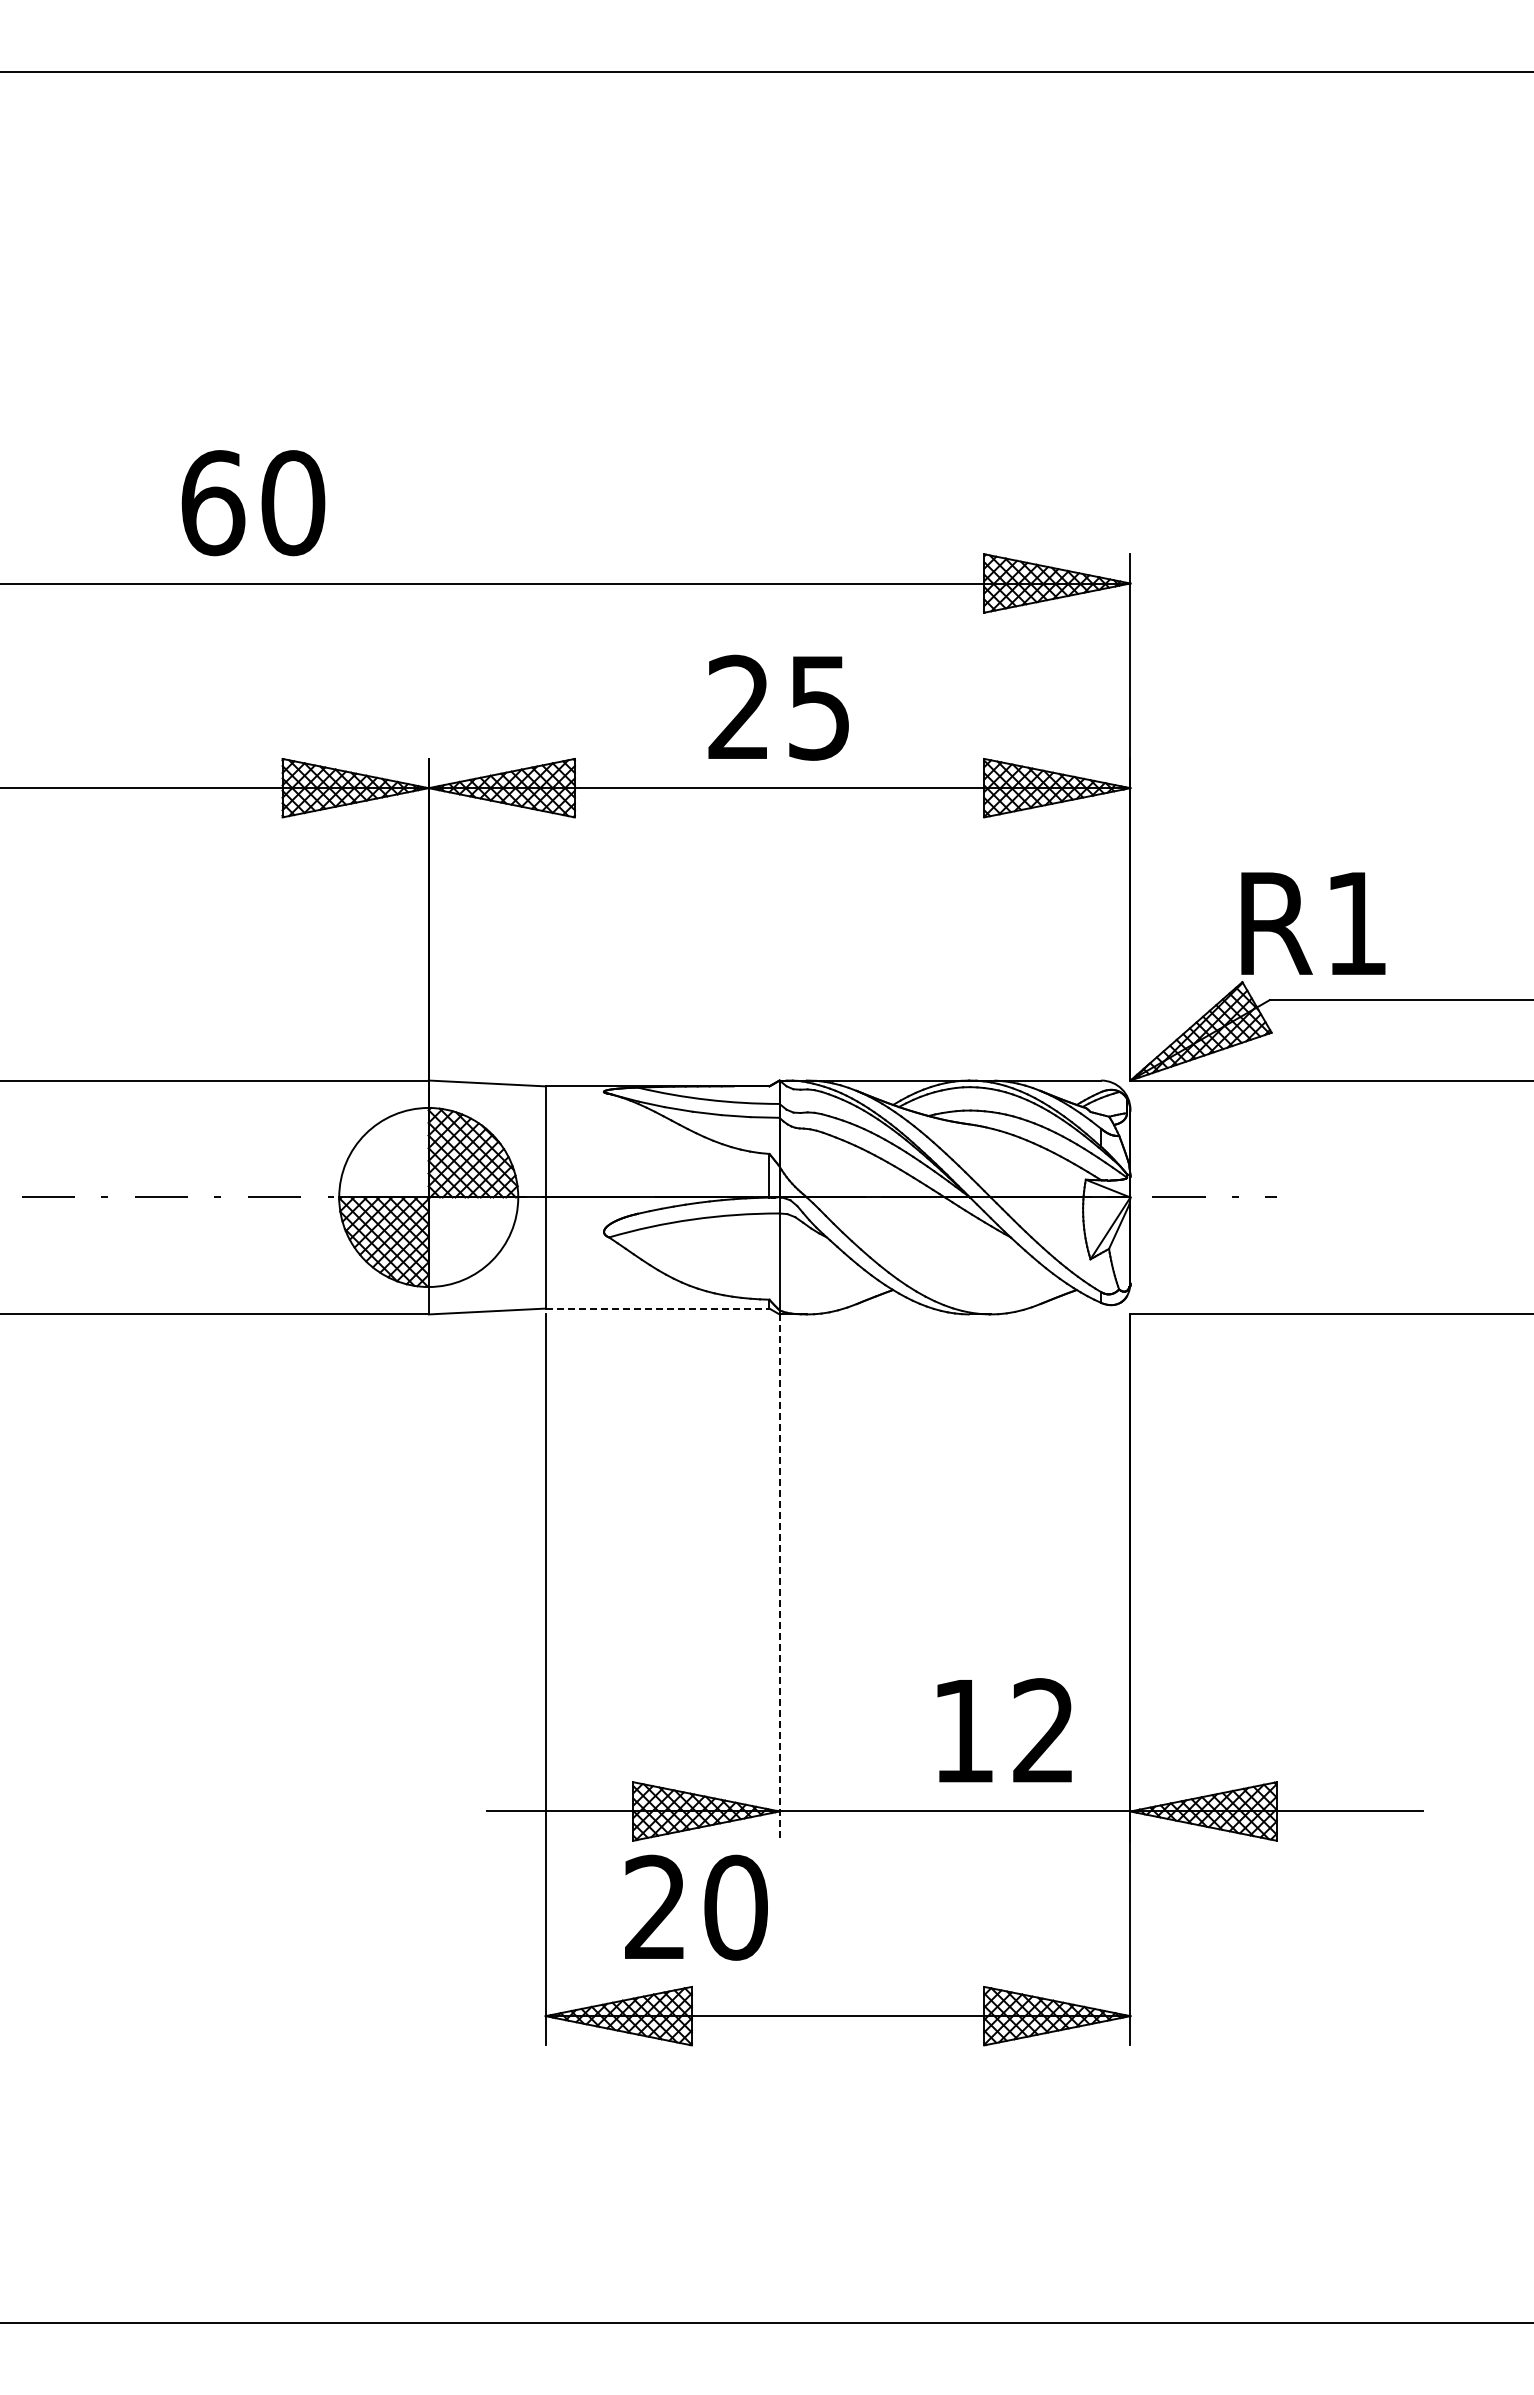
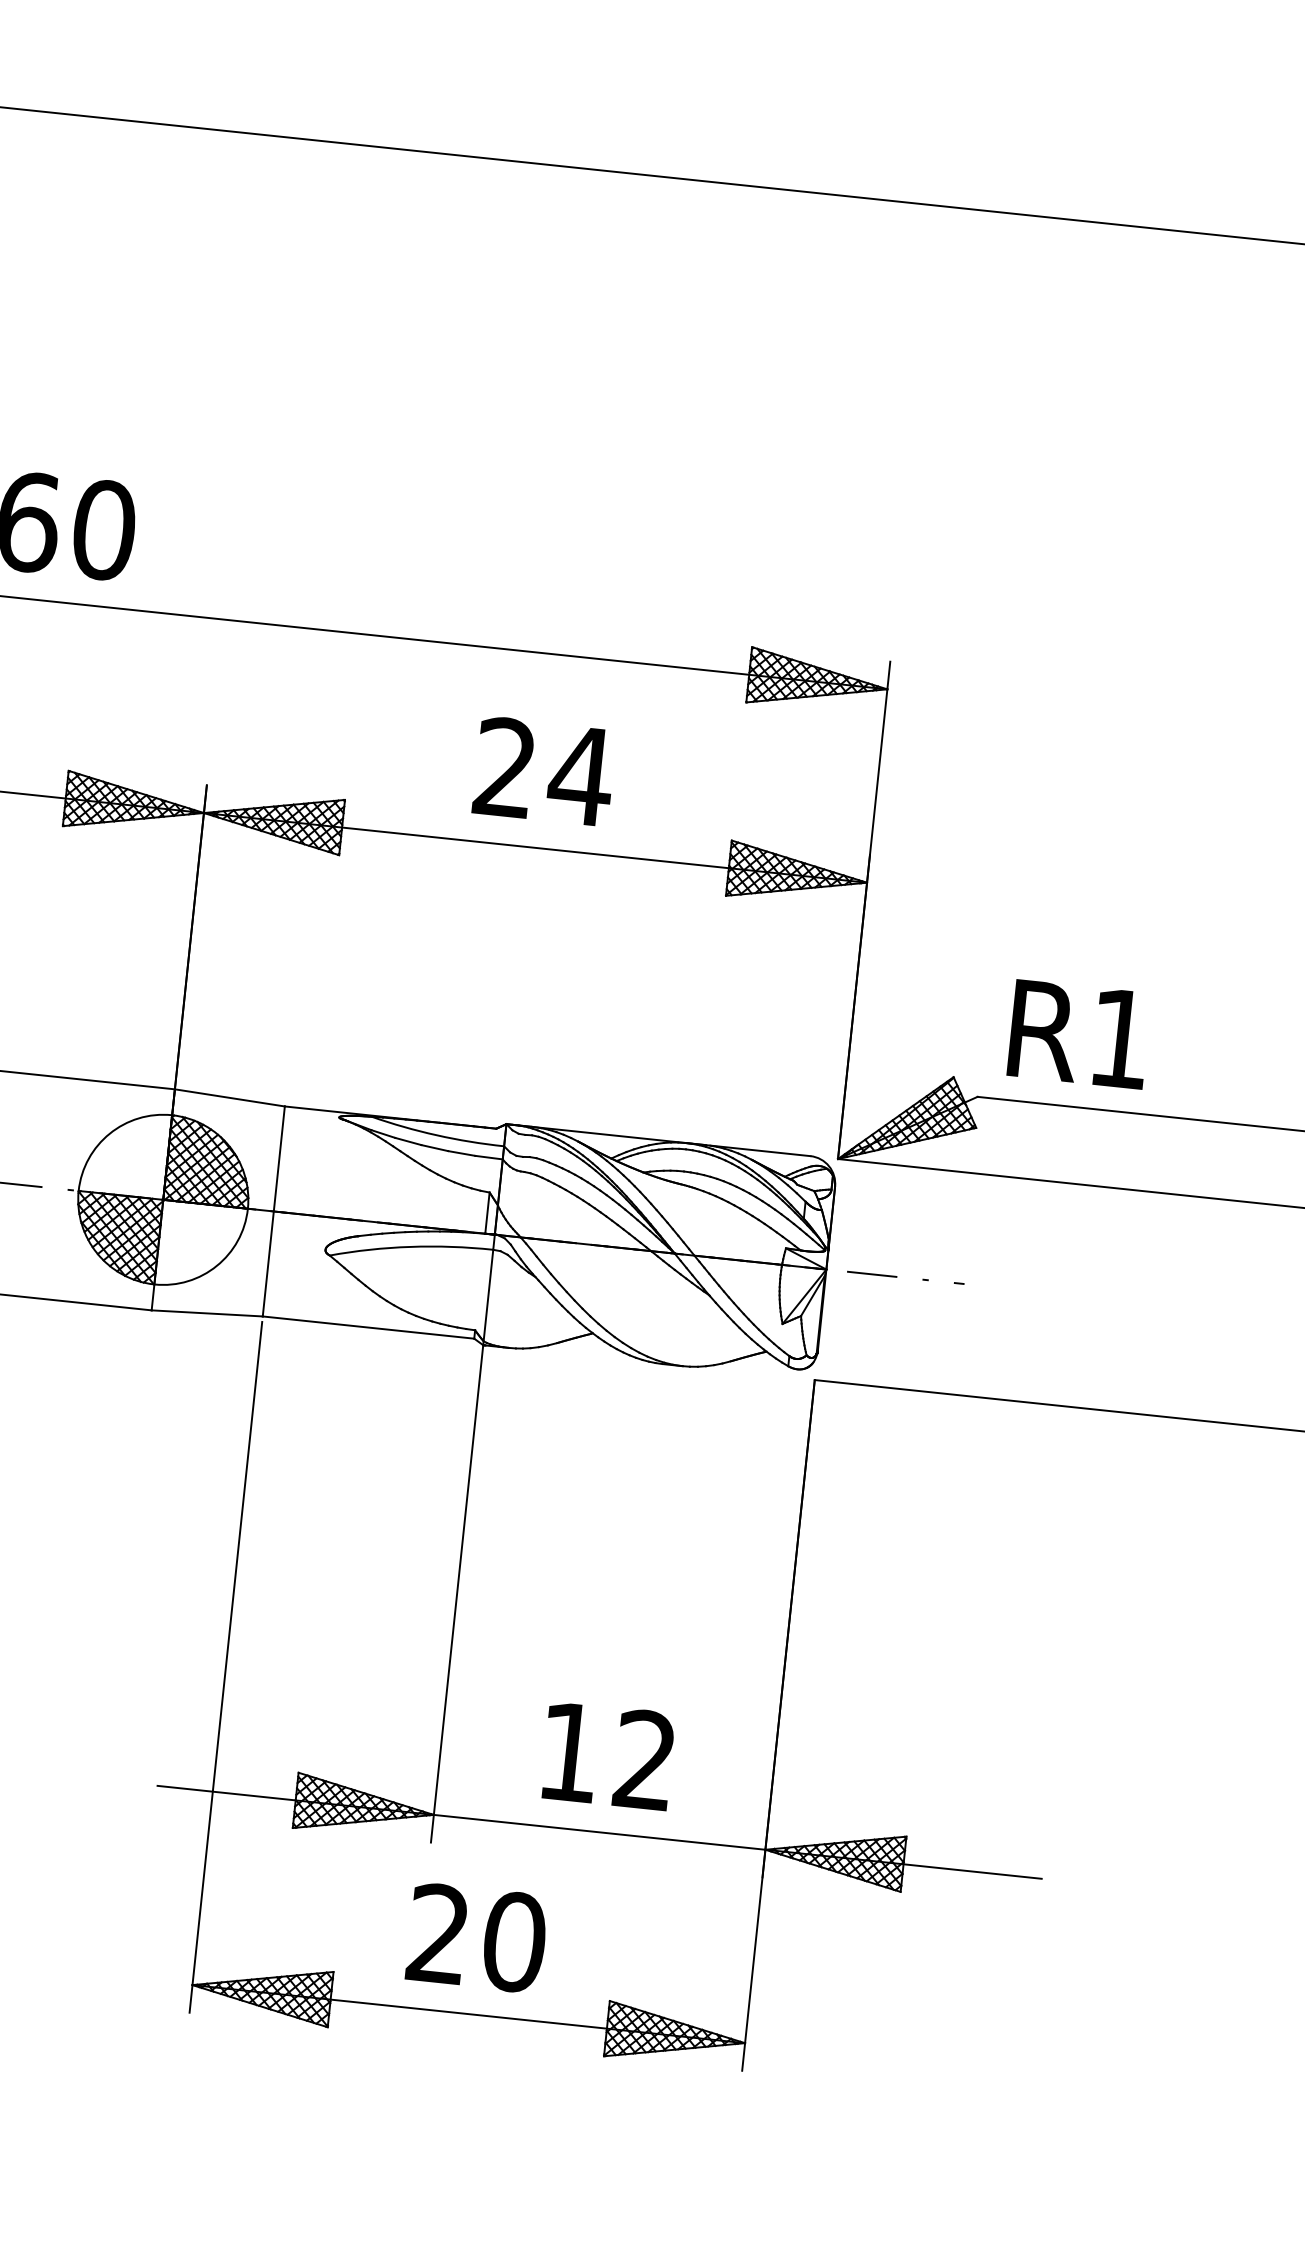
text: (818, 708) -> (580, 776), 25 -> 24
text: (1313, 923) -> (1079, 1034), moved
line: (657, 1308) -> (368, 1327), dashed -> solid
line: (779, 1578) -> (456, 1594), dashed -> solid
text: (1004, 1730) -> (608, 1755), moved
text: (696, 1907) -> (477, 1937), moved

